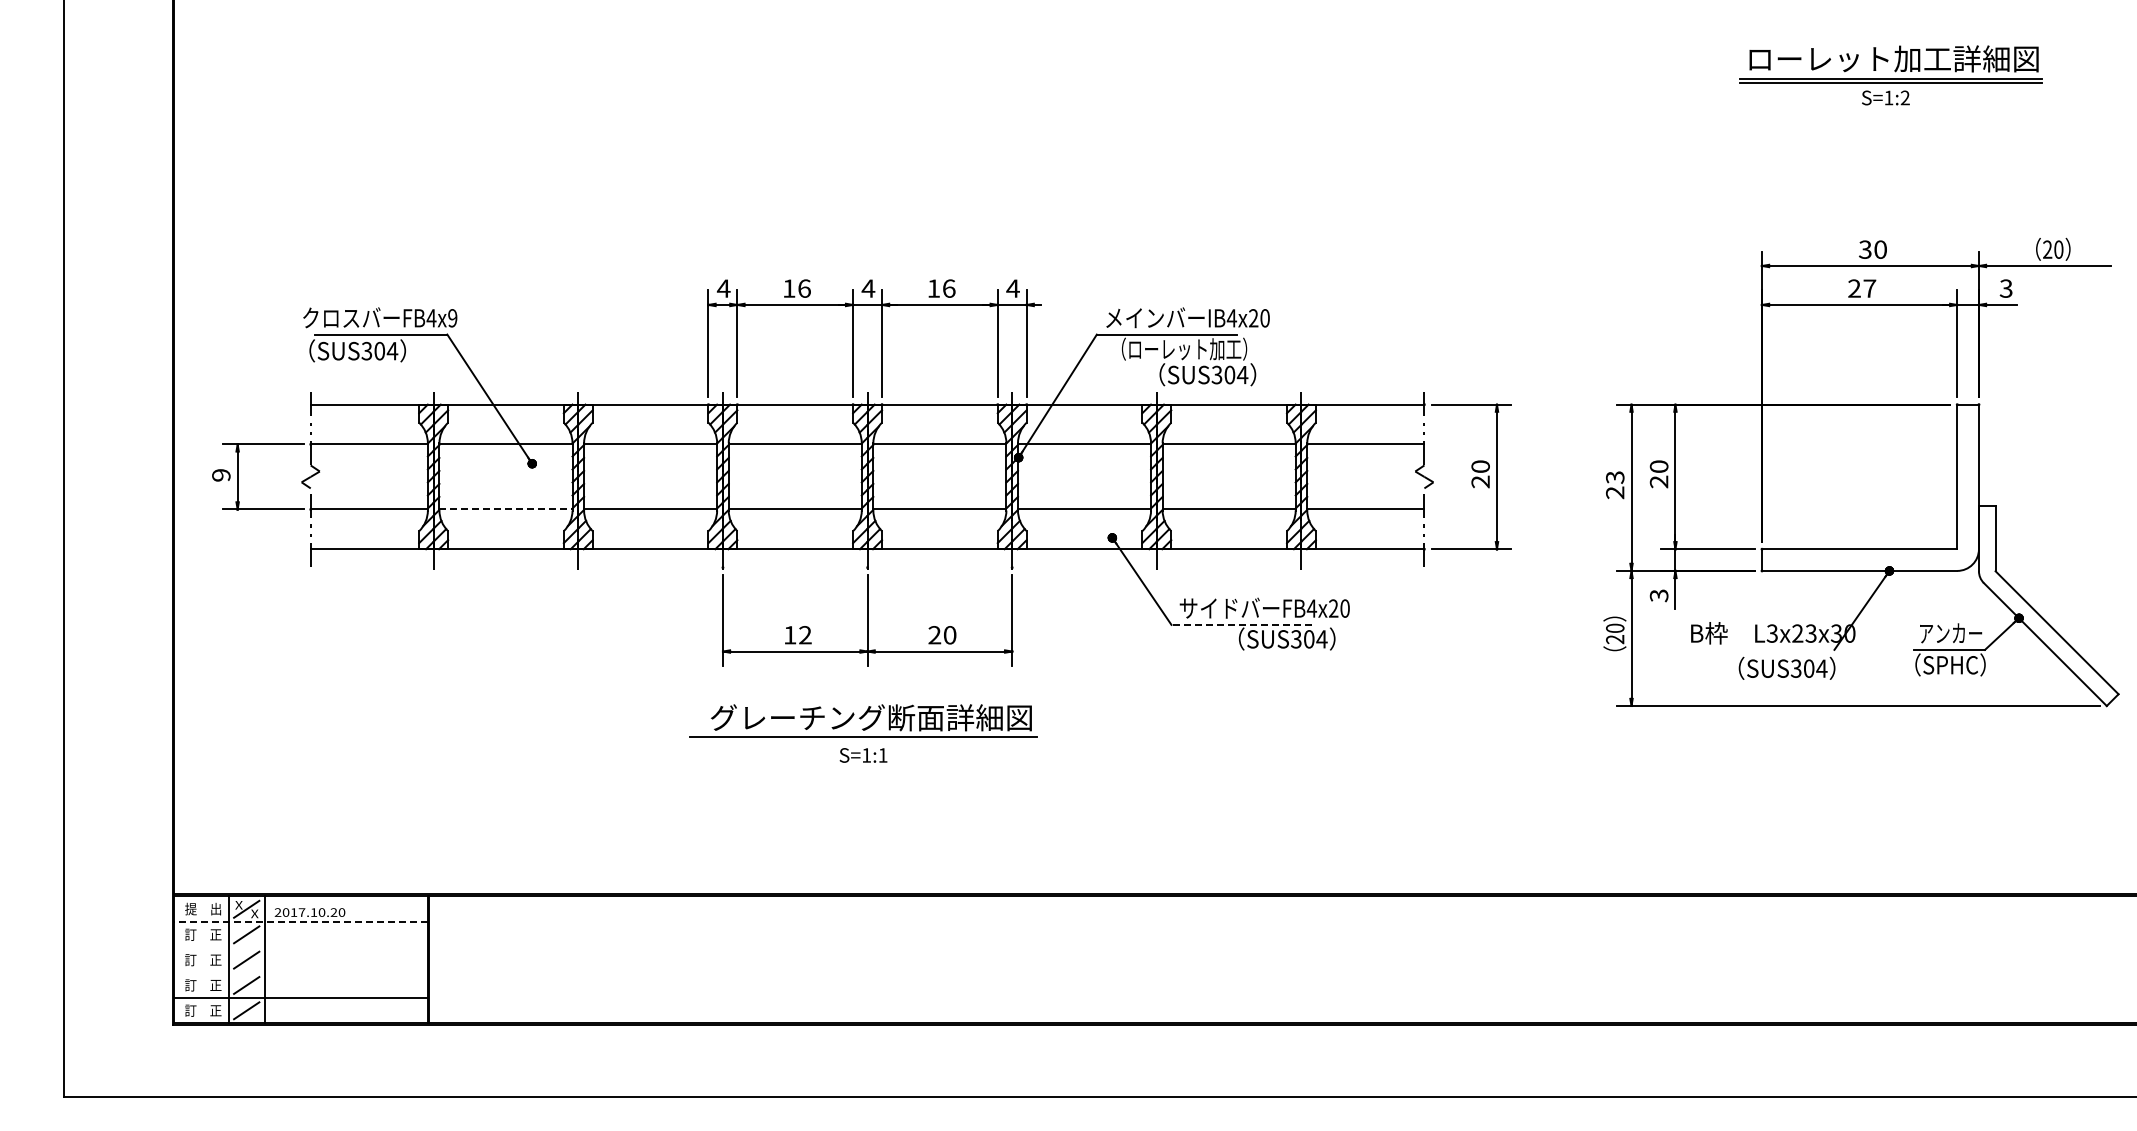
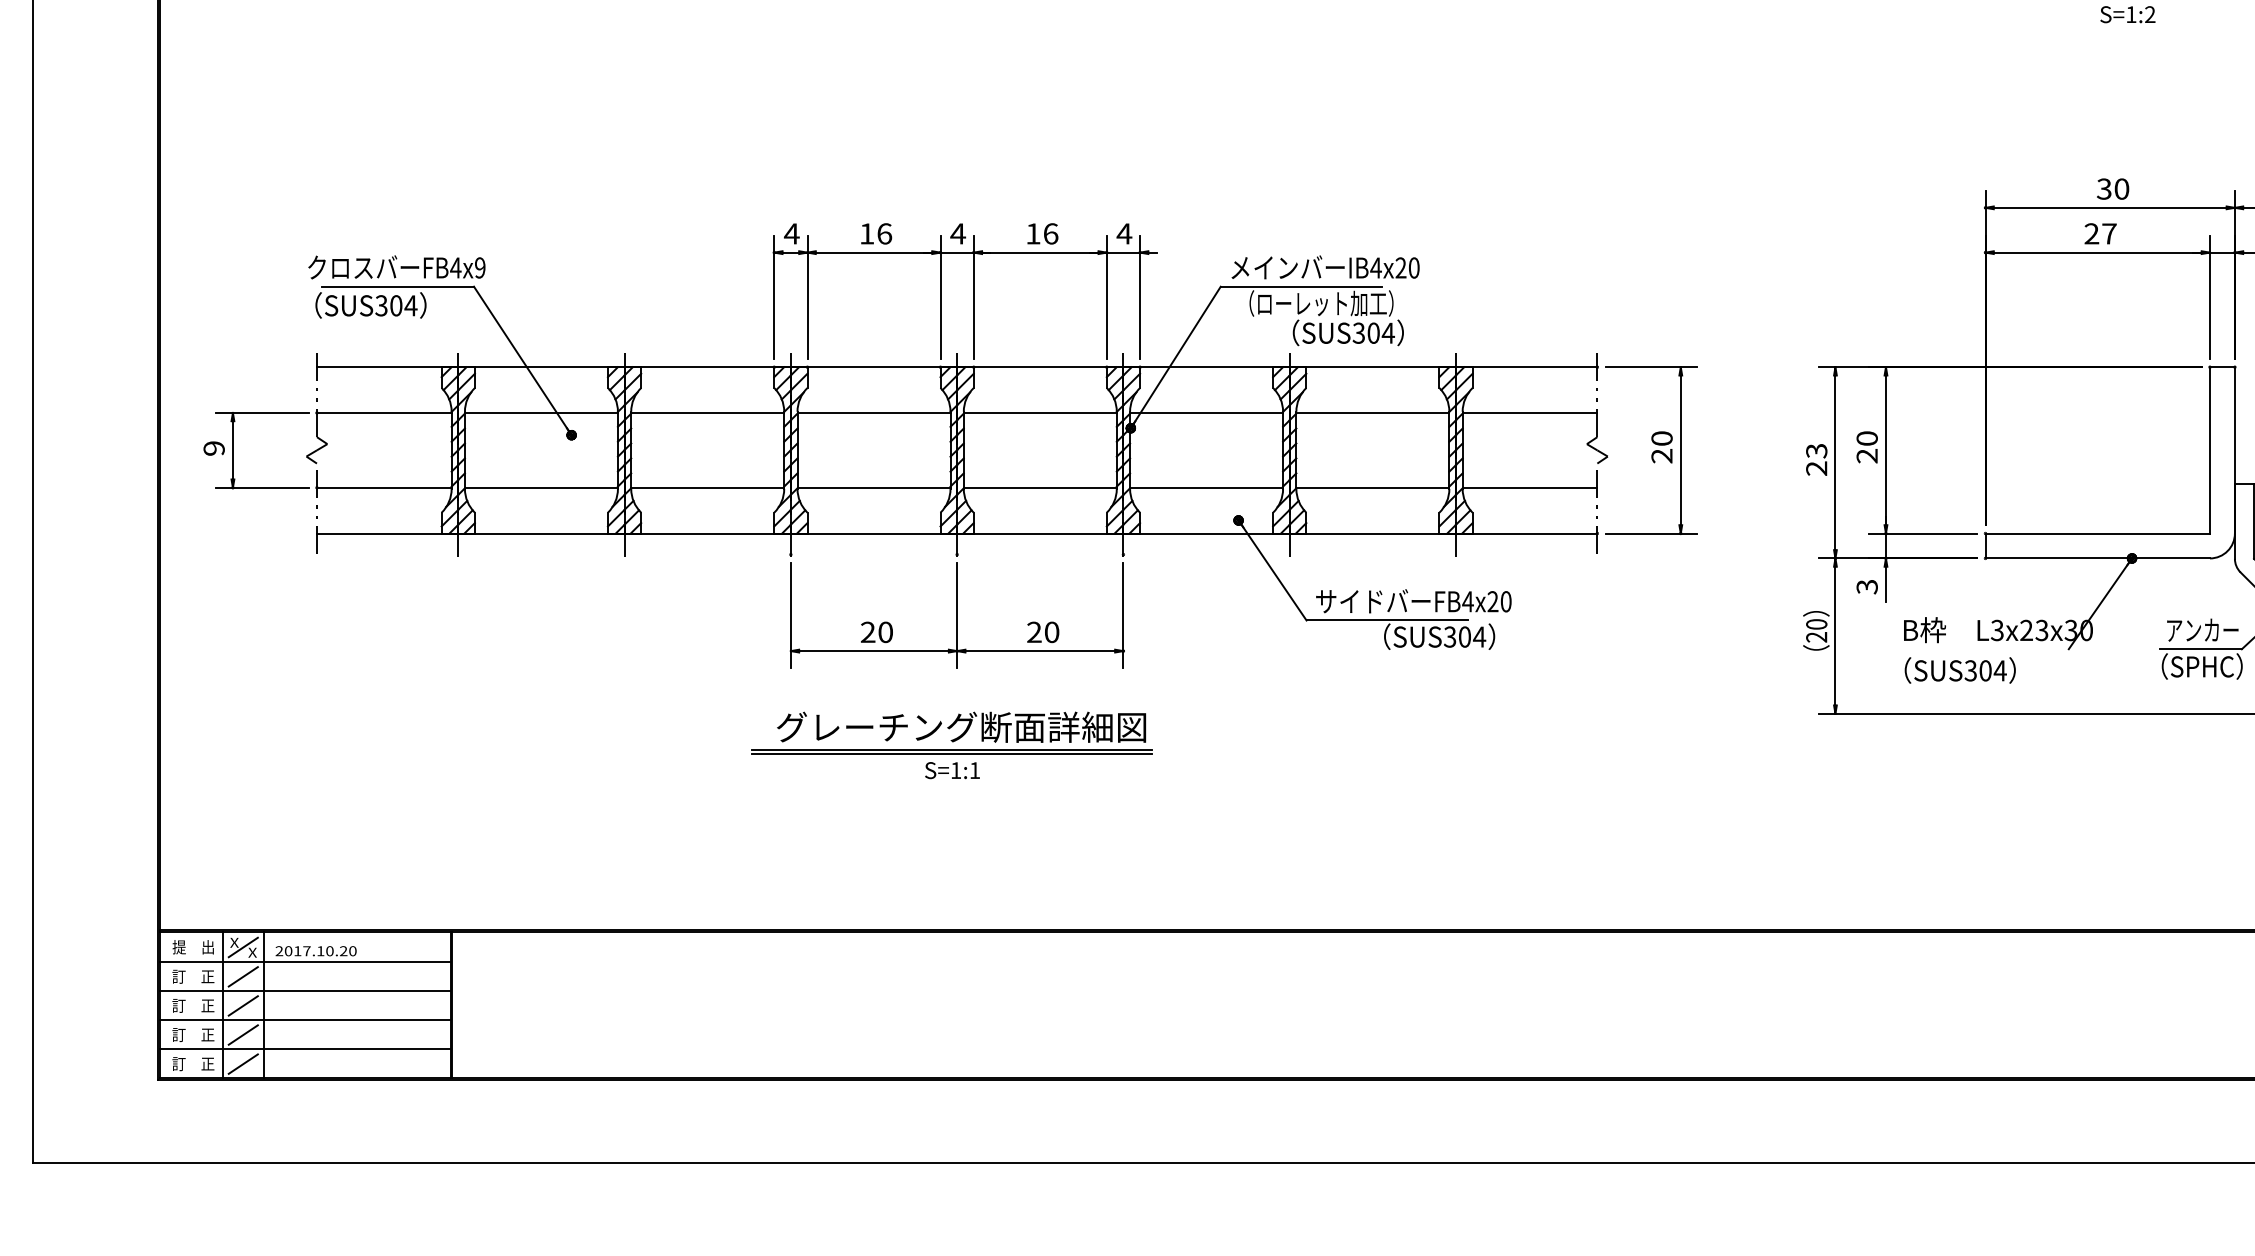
line: (505, 509) -> (540, 487), dashed -> solid
line: (1241, 624) -> (1387, 620), dashed -> solid
text: (797, 635) -> (876, 632), 12 -> 20
text: (1786, 667) -> (1959, 669), moved
line: (862, 740) -> (951, 753), added
line: (300, 921) -> (305, 961), dashed -> solid
line: (300, 946) -> (305, 990), added
line: (300, 972) -> (305, 1020), added

